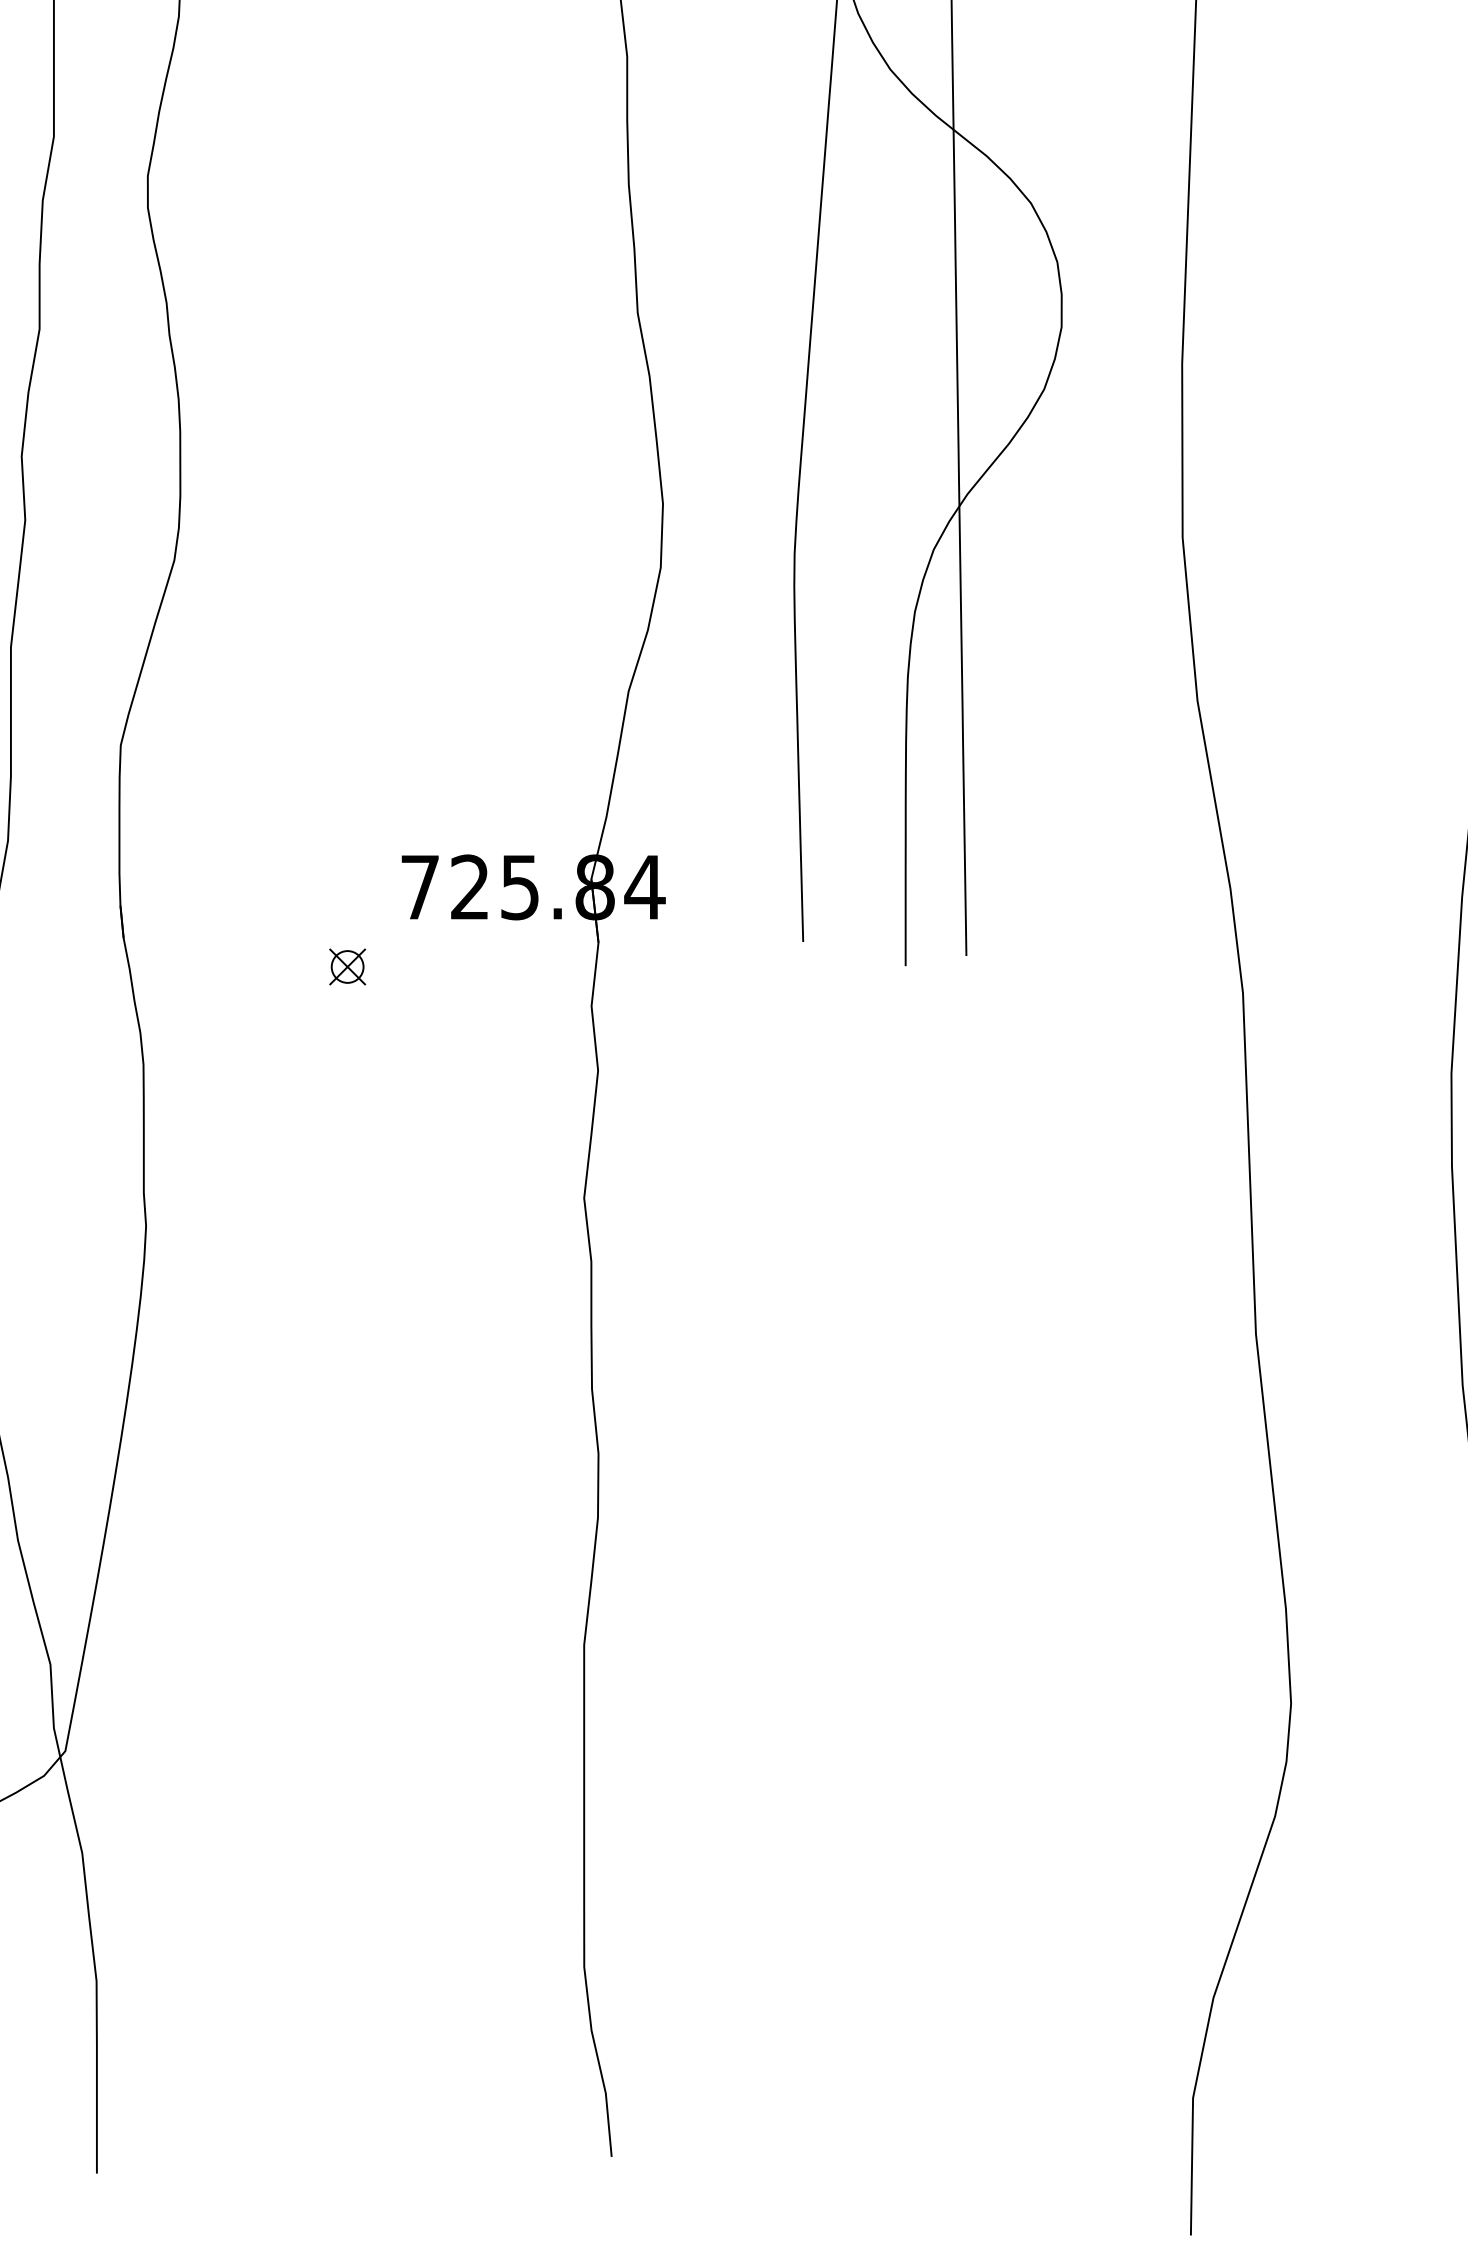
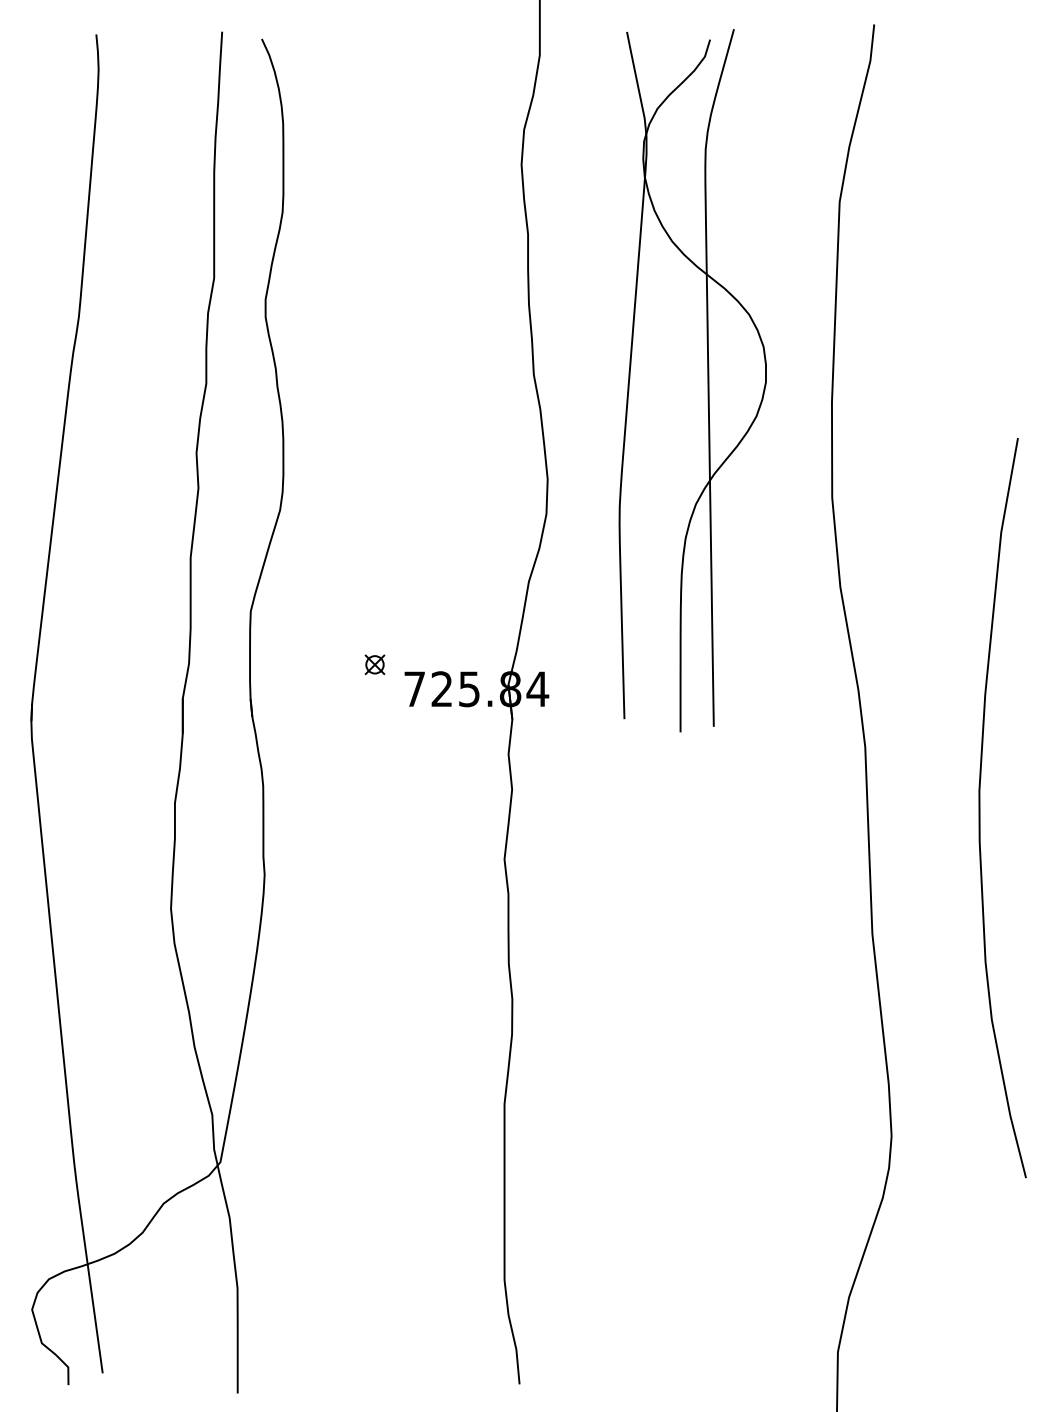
part: (346, 966) -> (374, 664), moved

